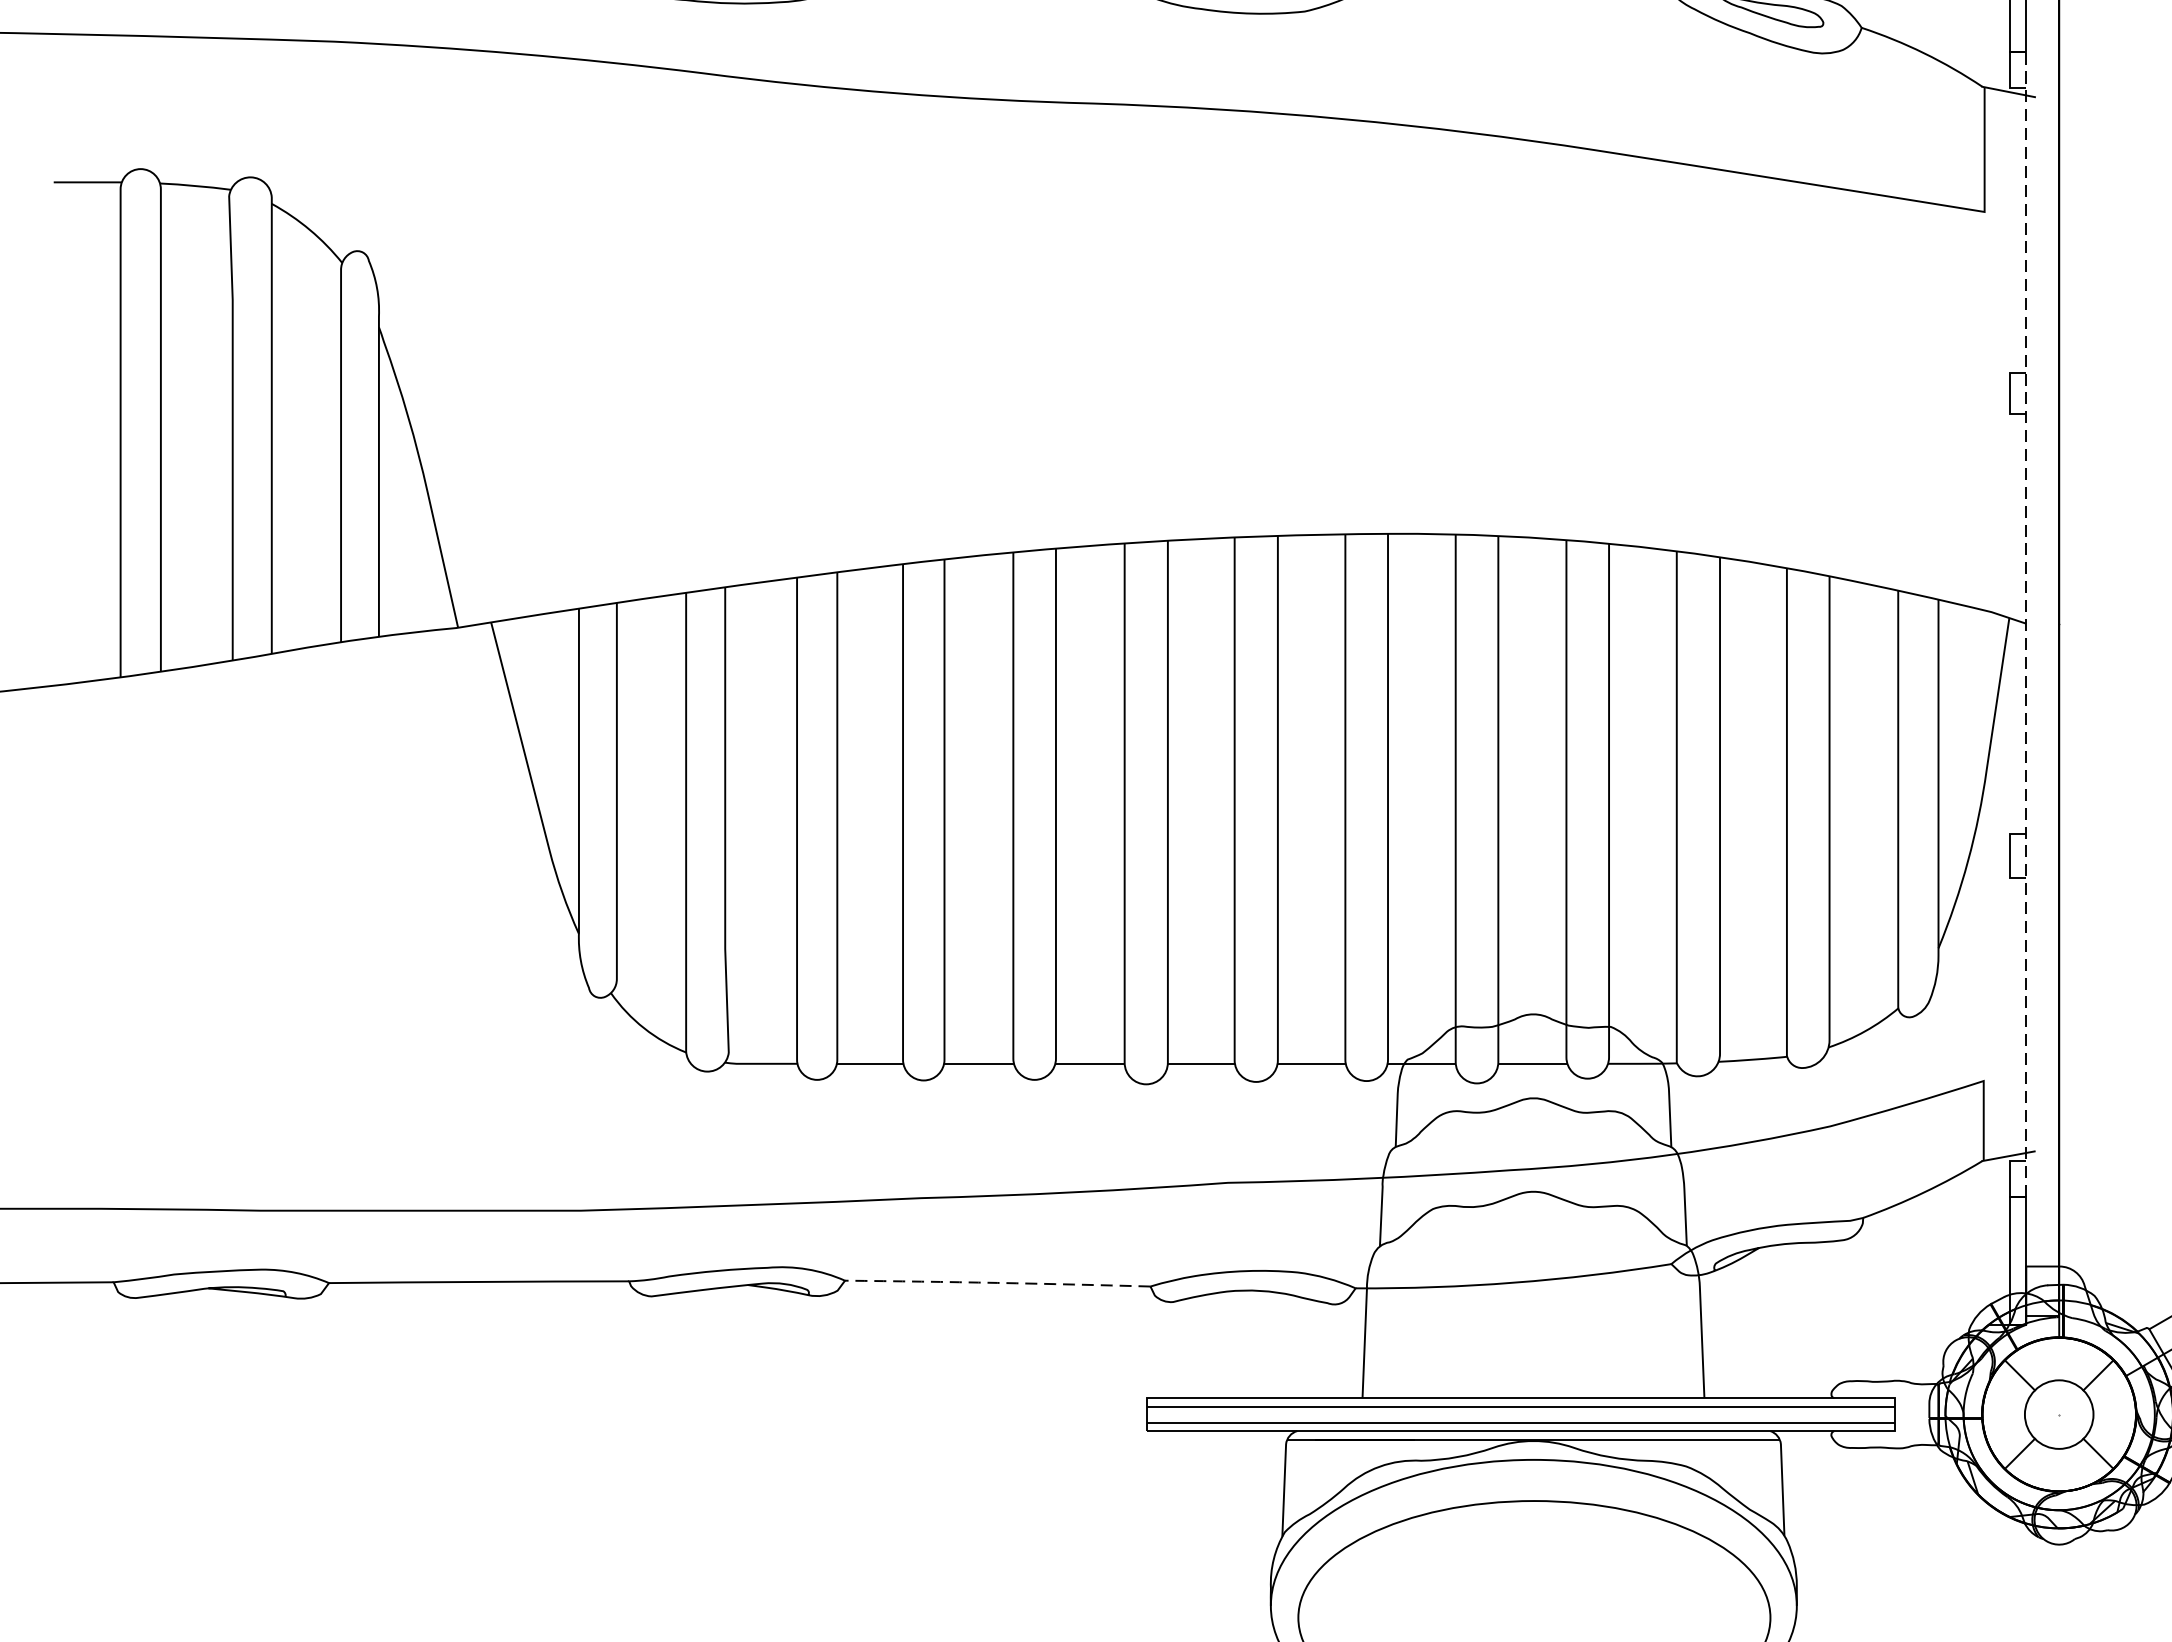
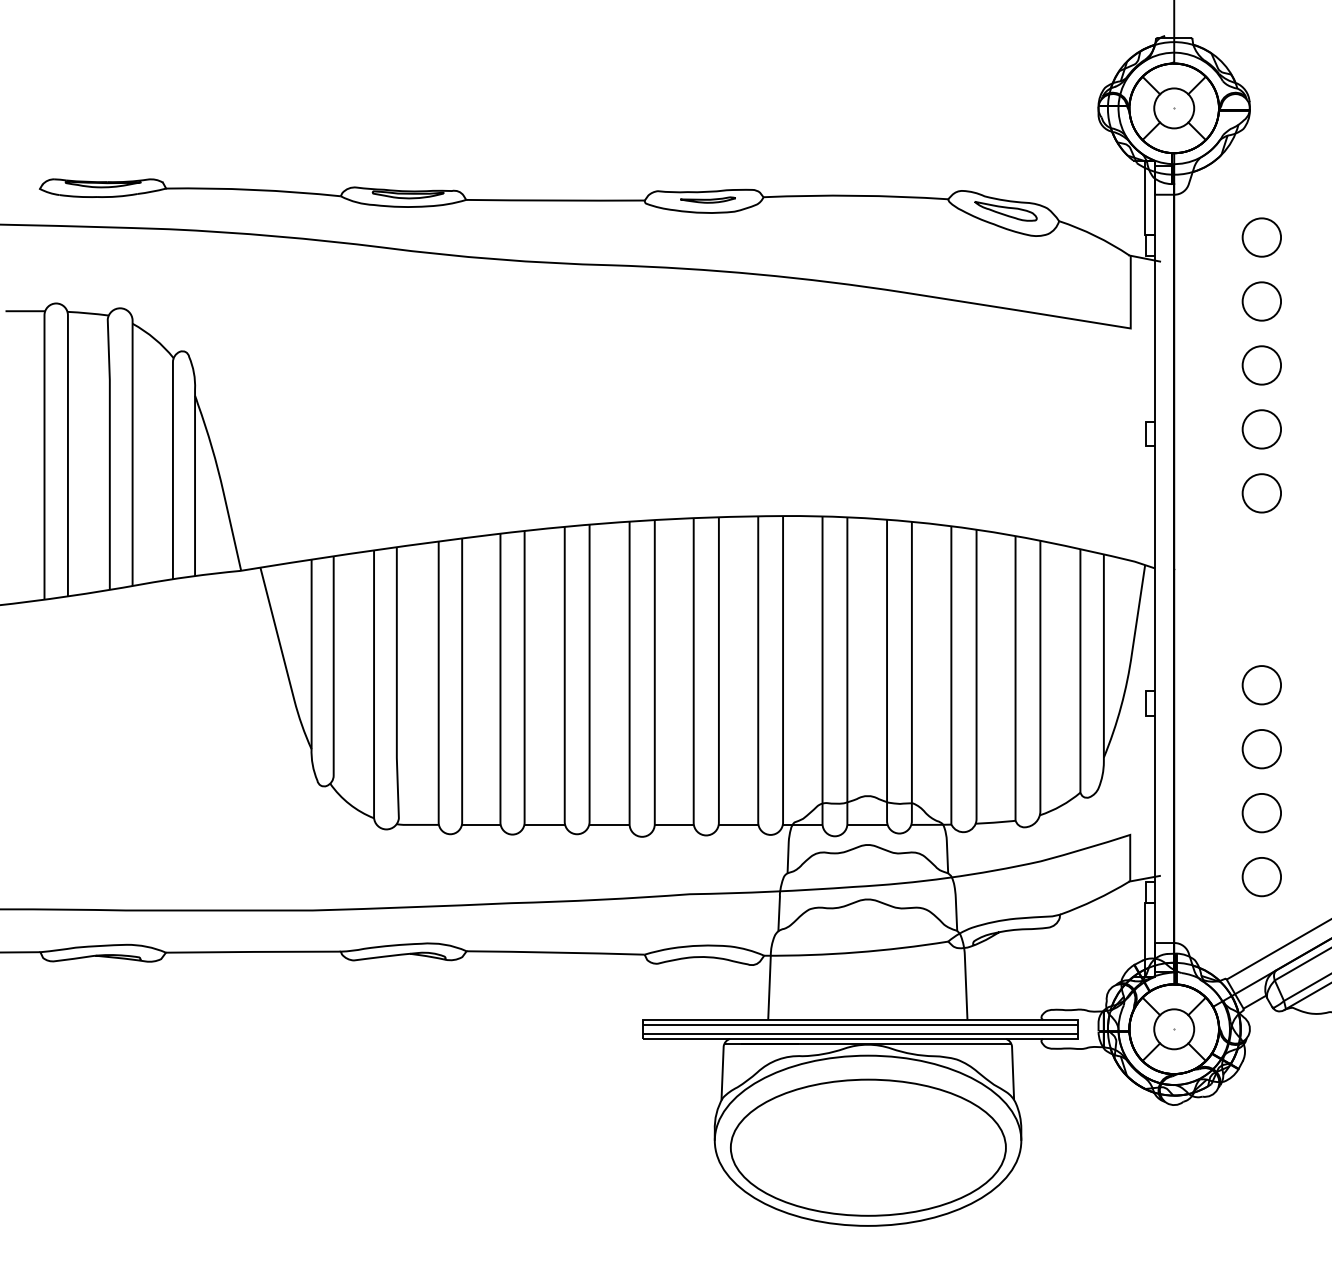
line: (2027, 623) -> (1155, 568), dashed -> solid
arc: (997, 1282) -> (555, 952), dashed -> solid

